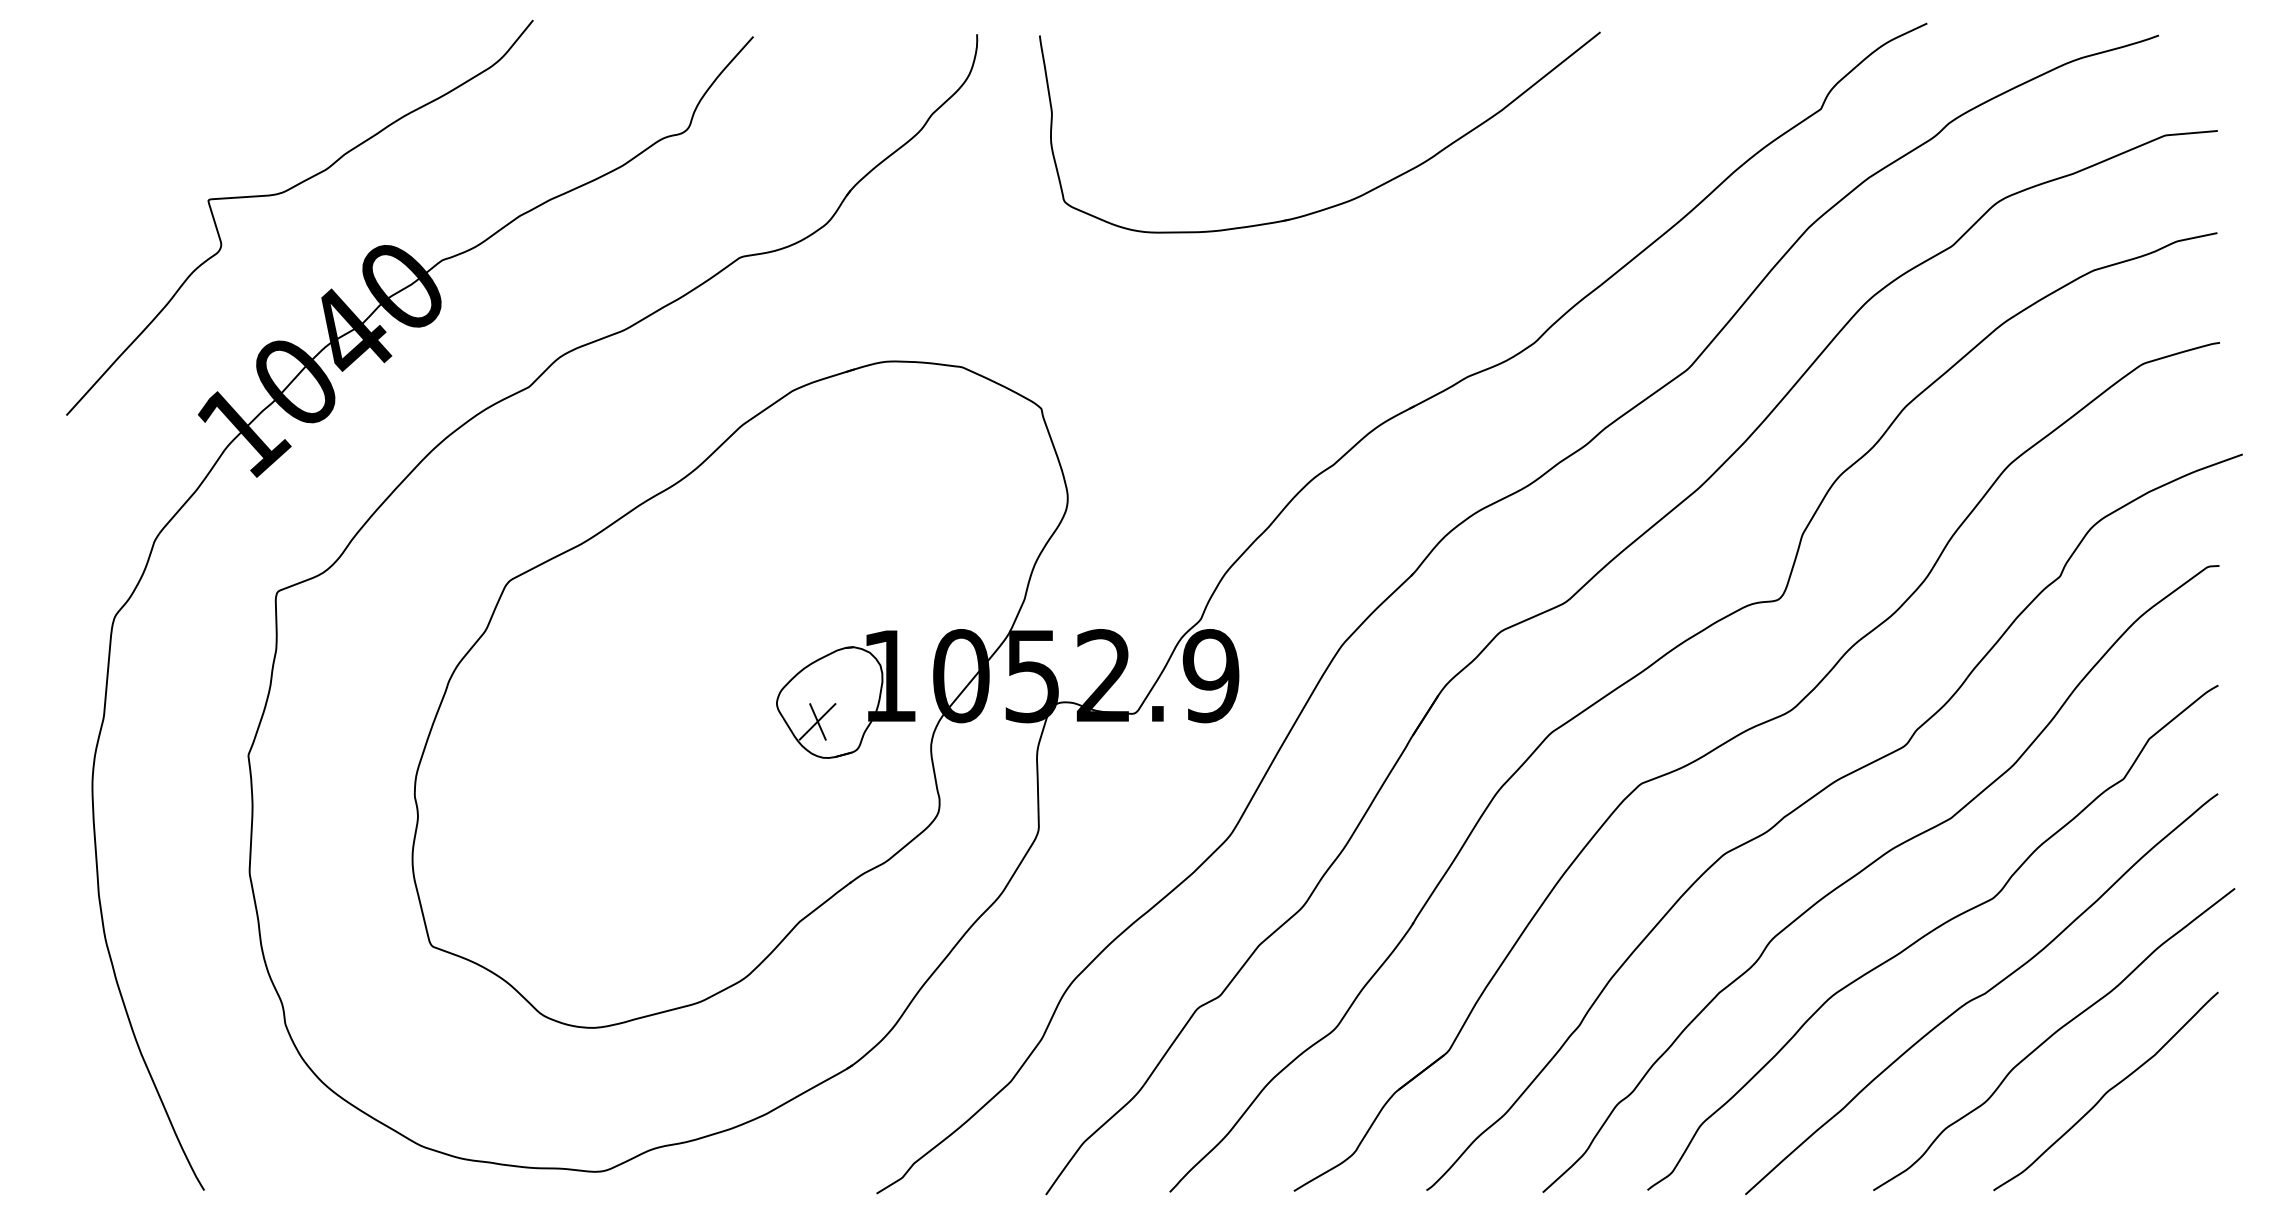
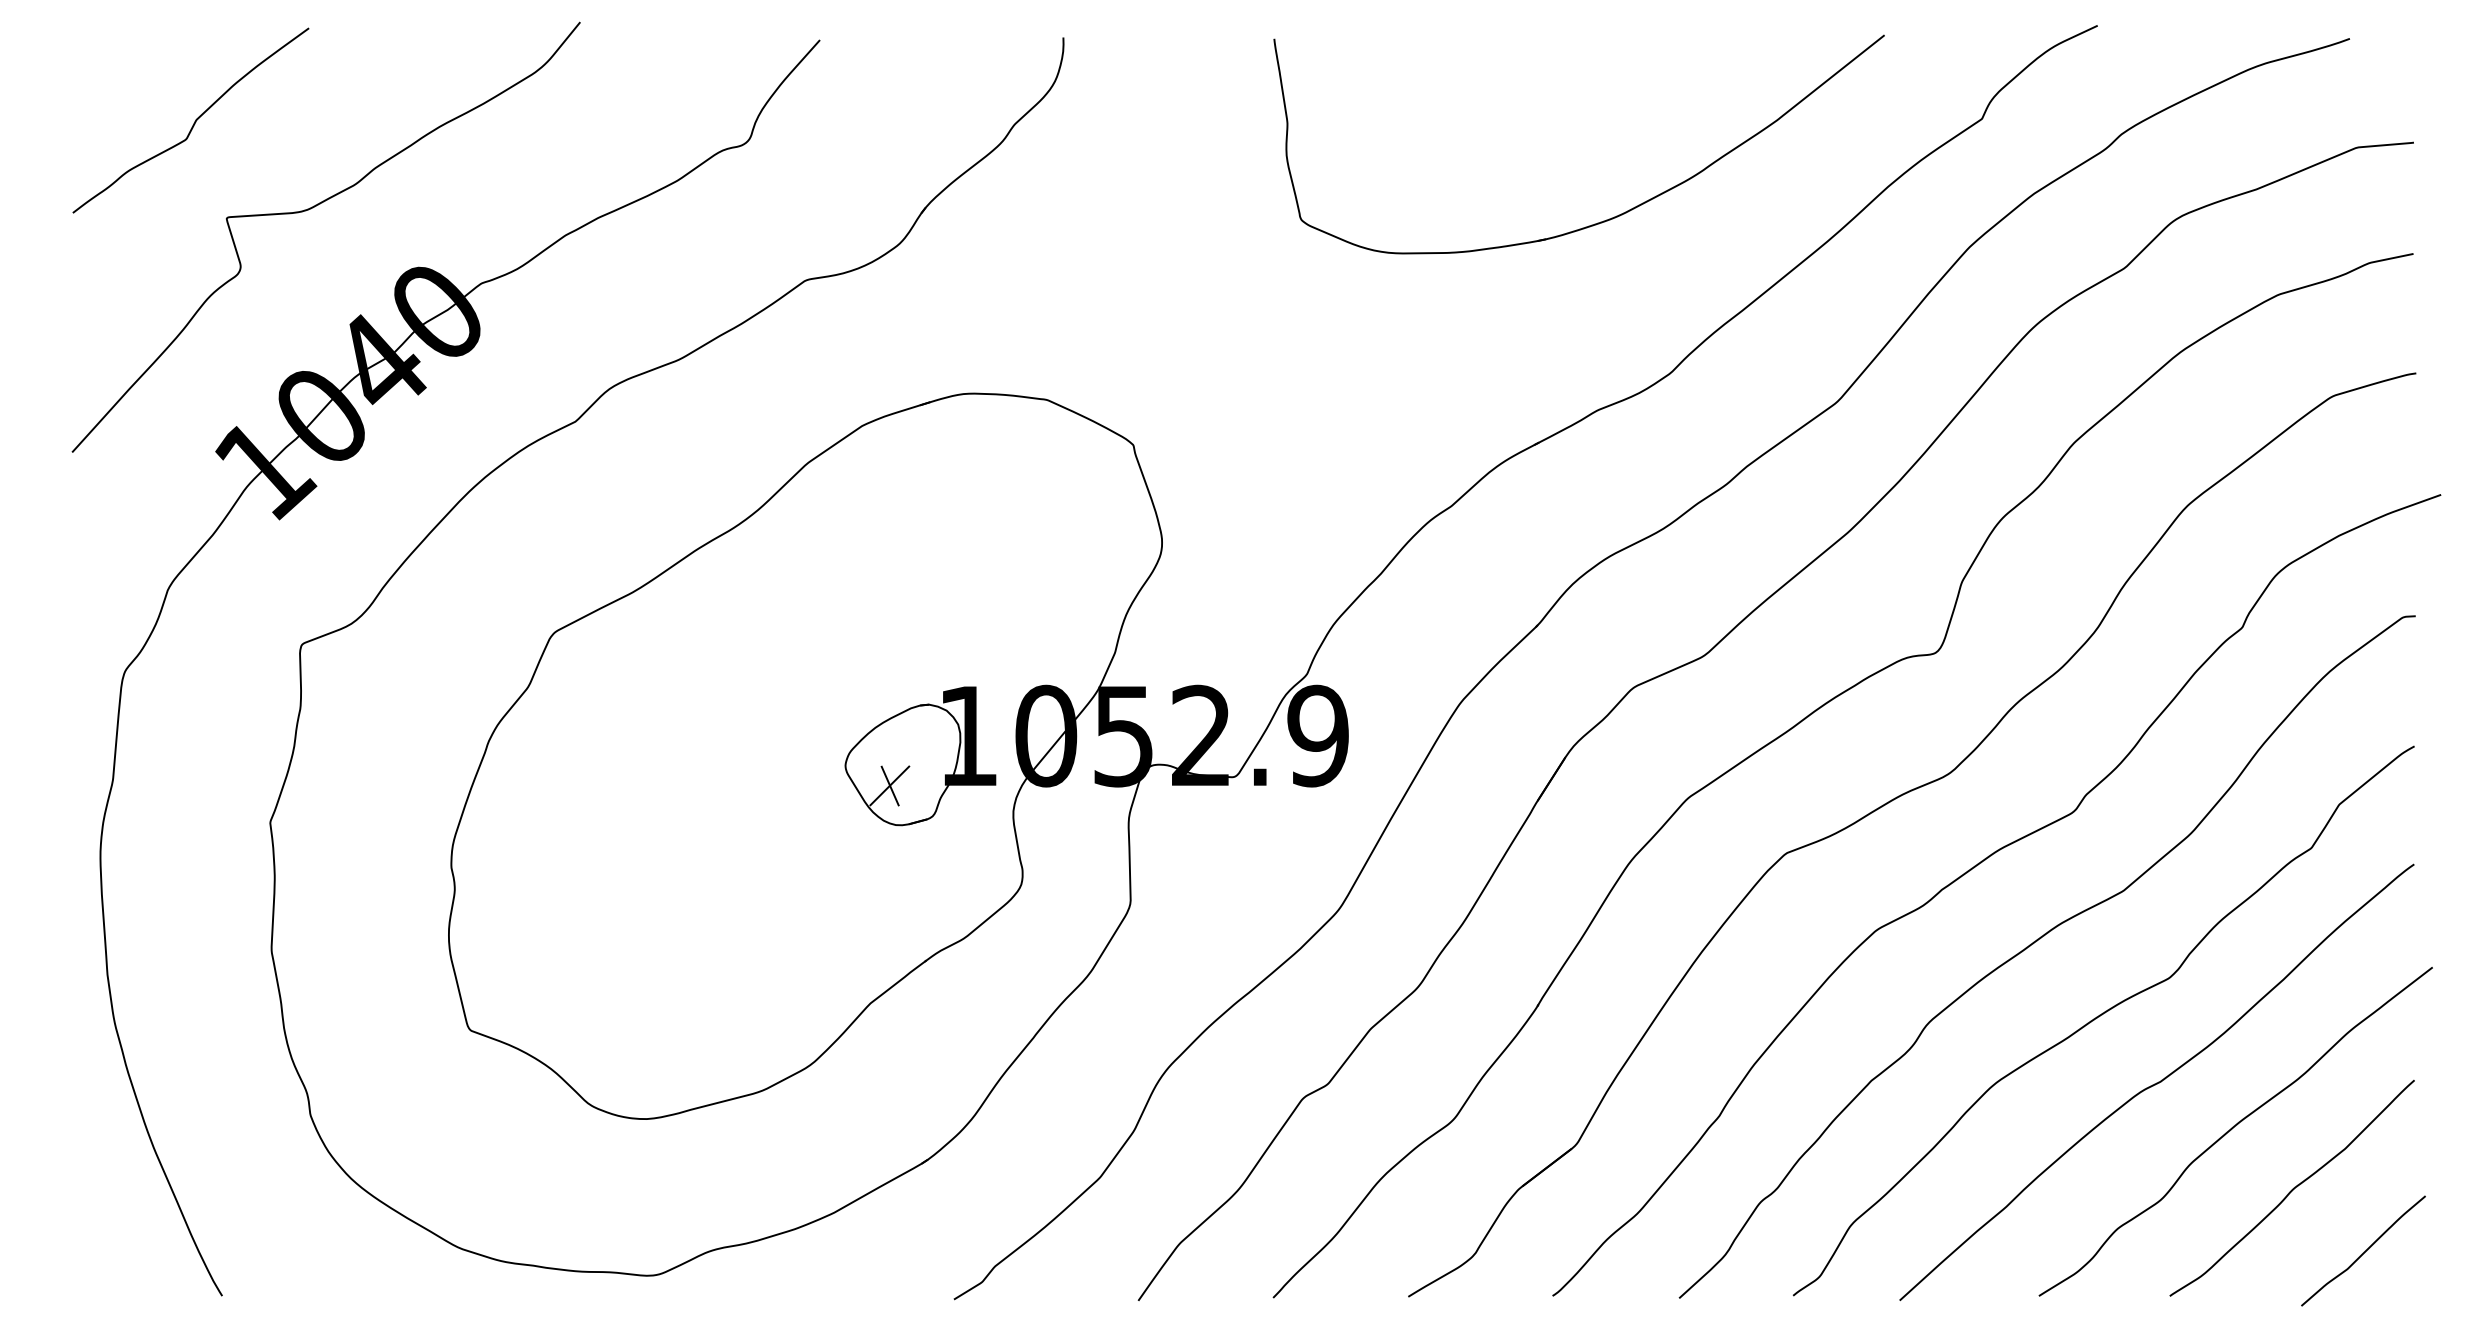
curve: (178, 111) -> (194, 121), added
part: (1341, 202) -> (1602, 220), moved
curve: (2171, 1149) -> (2363, 1251), added

